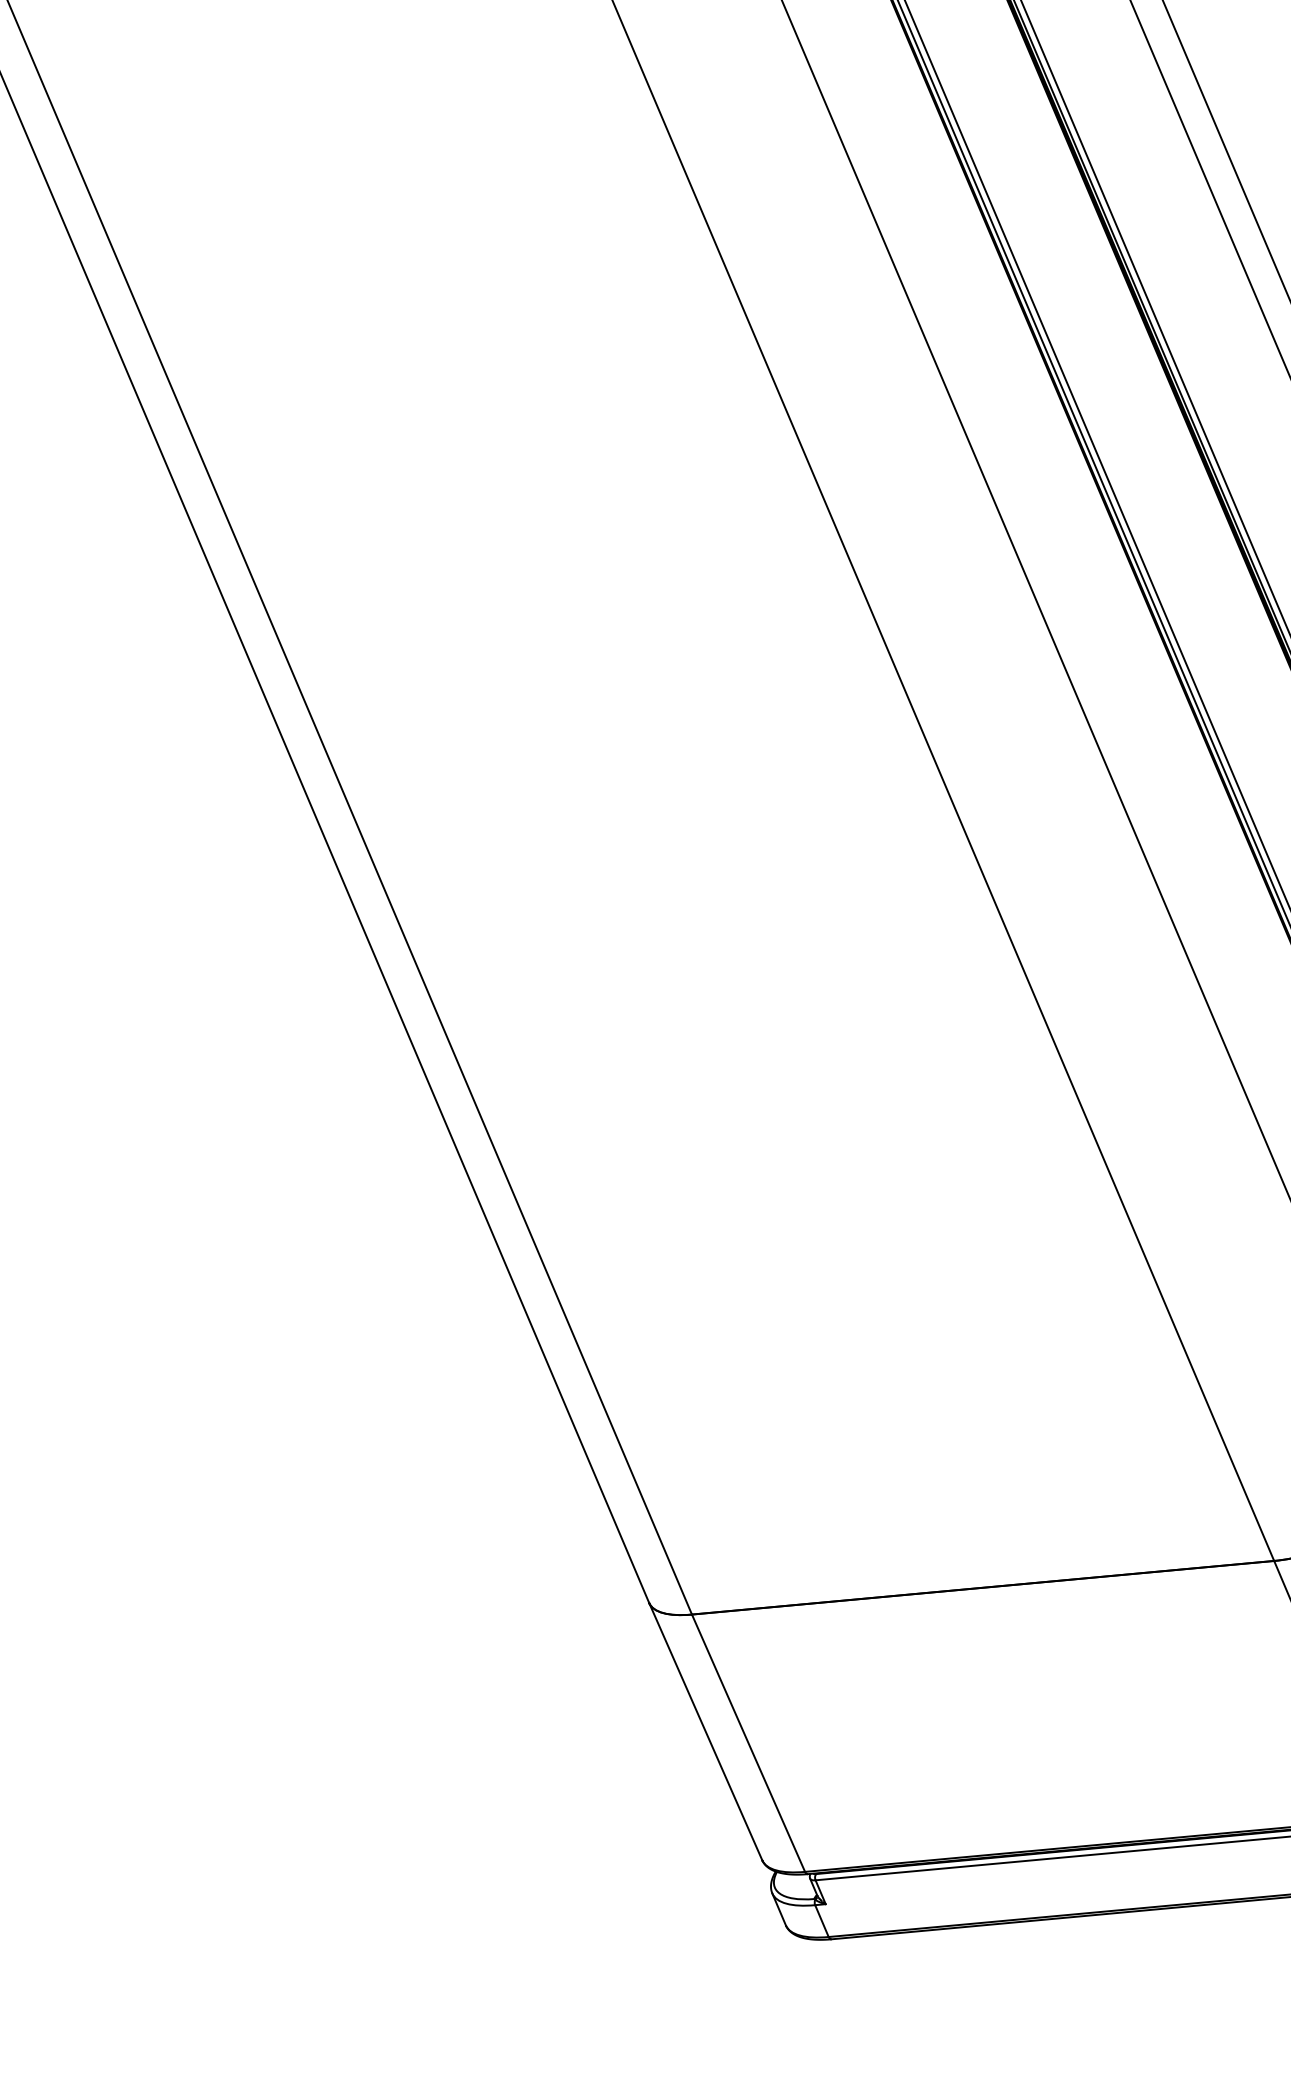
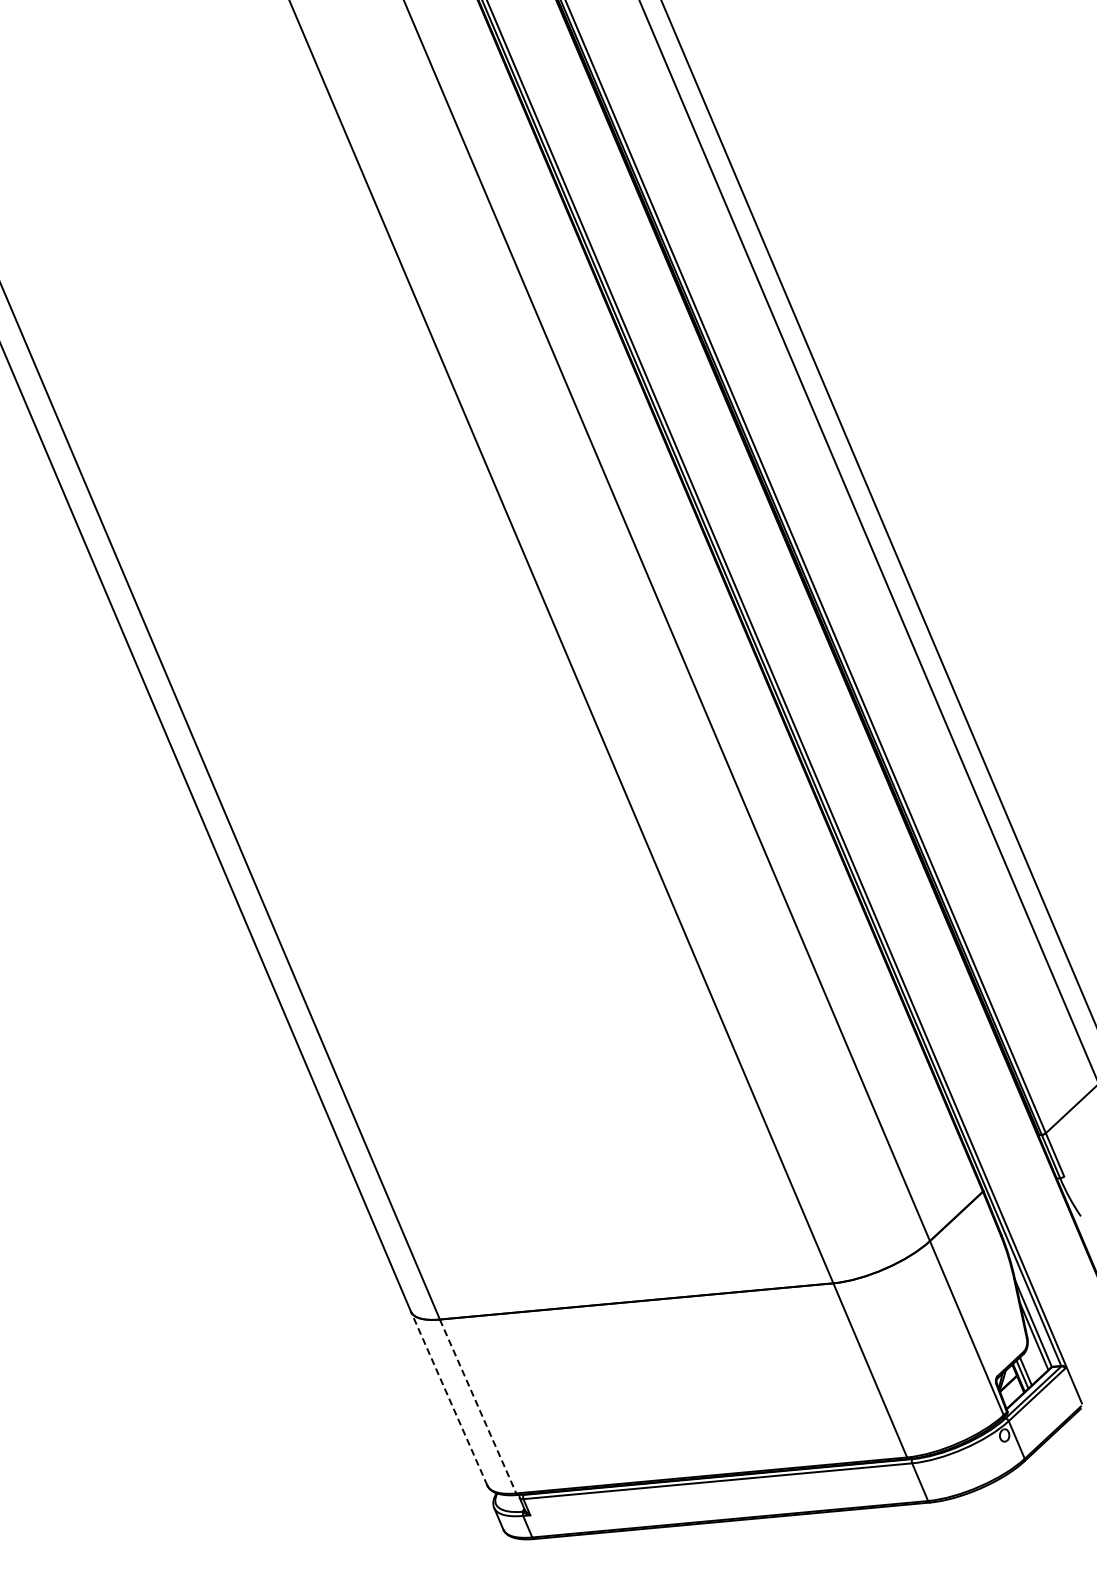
line: (706, 1731) -> (449, 1398), solid -> dashed
line: (749, 1743) -> (478, 1406), solid -> dashed

